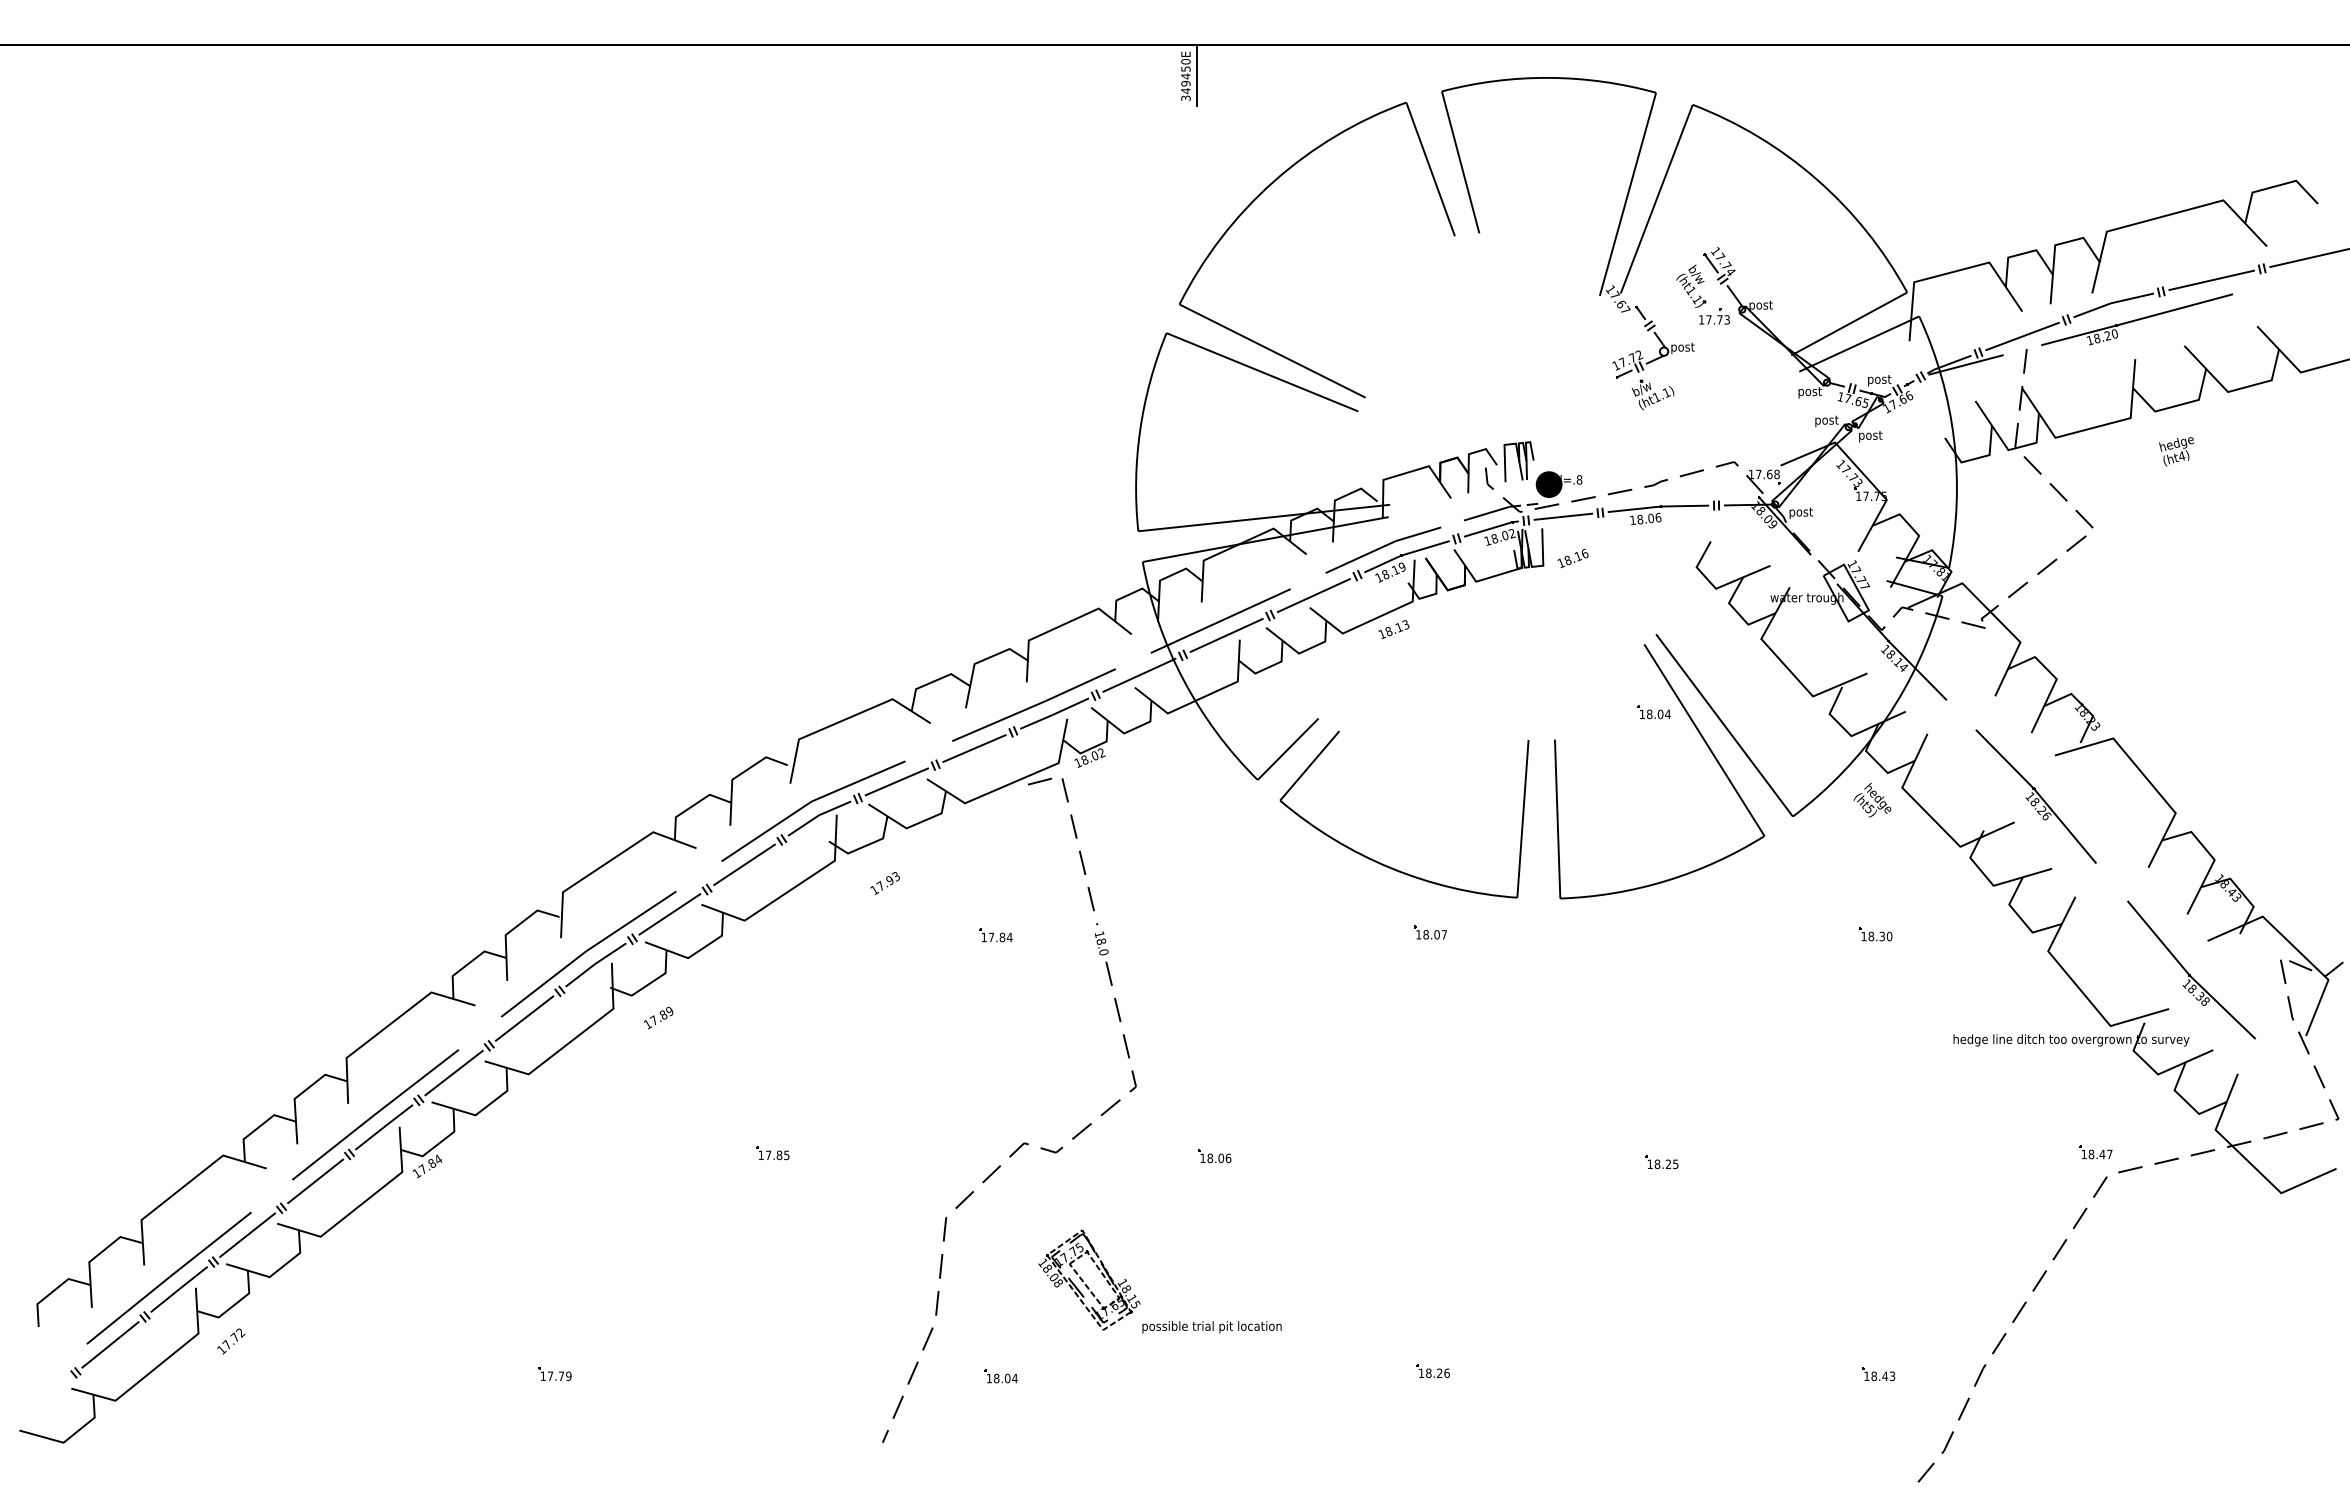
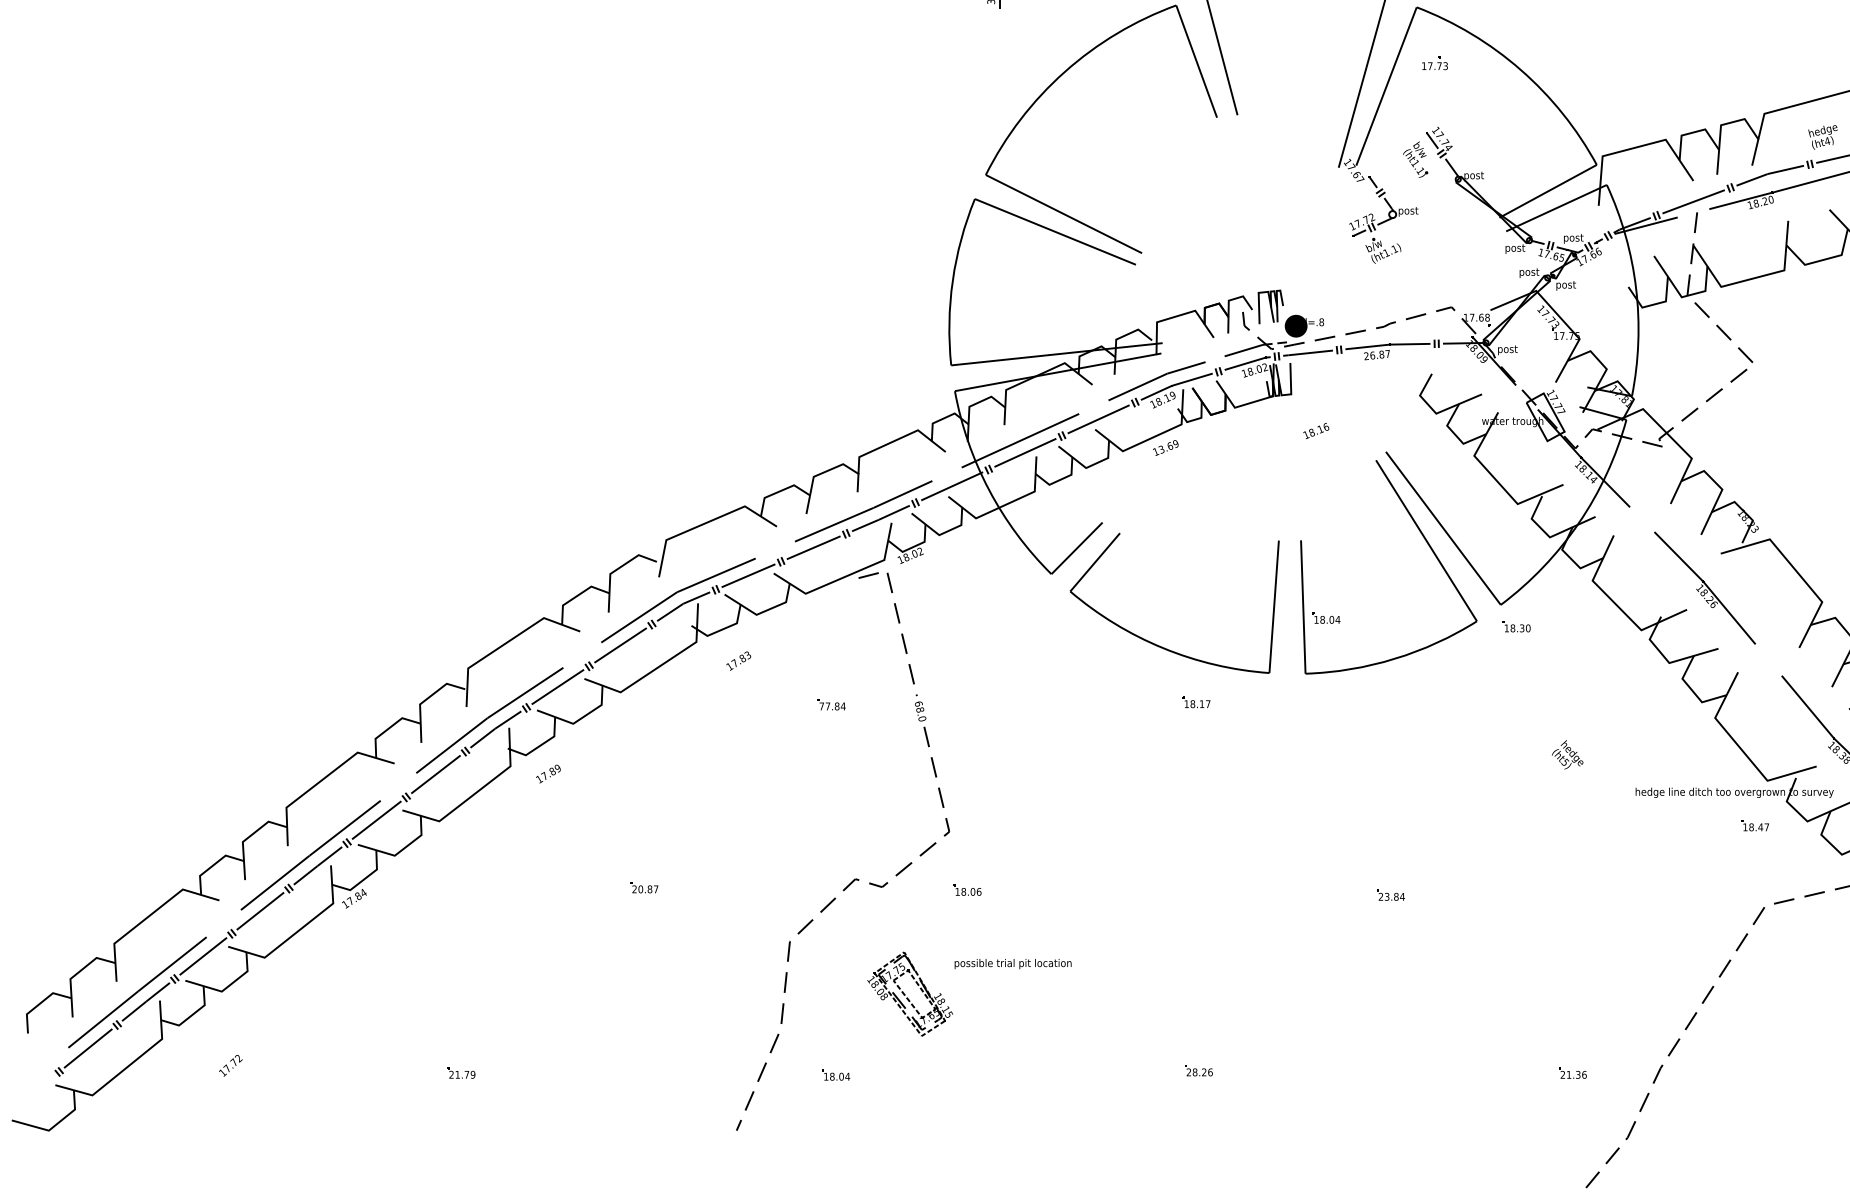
part: (1714, 316) -> (1434, 63), moved
text: (2176, 451) -> (1822, 137), moved
text: (1645, 518) -> (1377, 354), 18.06 -> 26.87
text: (1572, 557) -> (1315, 430), moved
text: (1397, 628) -> (1168, 447), 18.13 -> 13.69
part: (1653, 712) -> (1325, 618), moved
text: (1872, 799) -> (1567, 754), moved
text: (889, 880) -> (742, 658), 17.93 -> 17.83
text: (1099, 934) -> (918, 703), 18.0 -> 68.0
text: (1436, 934) -> (1201, 703), 18.07 -> 18.17
part: (1875, 934) -> (1516, 626), moved
text: (983, 937) -> (821, 706), 17.84 -> 77.84
part: (2095, 1152) -> (1754, 825), moved
text: (773, 1155) -> (644, 889), 17.85 -> 20.87
part: (1214, 1156) -> (967, 890), moved
text: (1662, 1164) -> (1391, 897), 18.25 -> 23.84
text: (1211, 1327) -> (1012, 964), moved
text: (231, 1341) -> (231, 1065), moved
text: (1420, 1372) -> (1188, 1071), 18.26 -> 28.26
text: (546, 1375) -> (454, 1074), 17.79 -> 21.79
text: (1879, 1376) -> (1573, 1075), 18.43 -> 21.36

